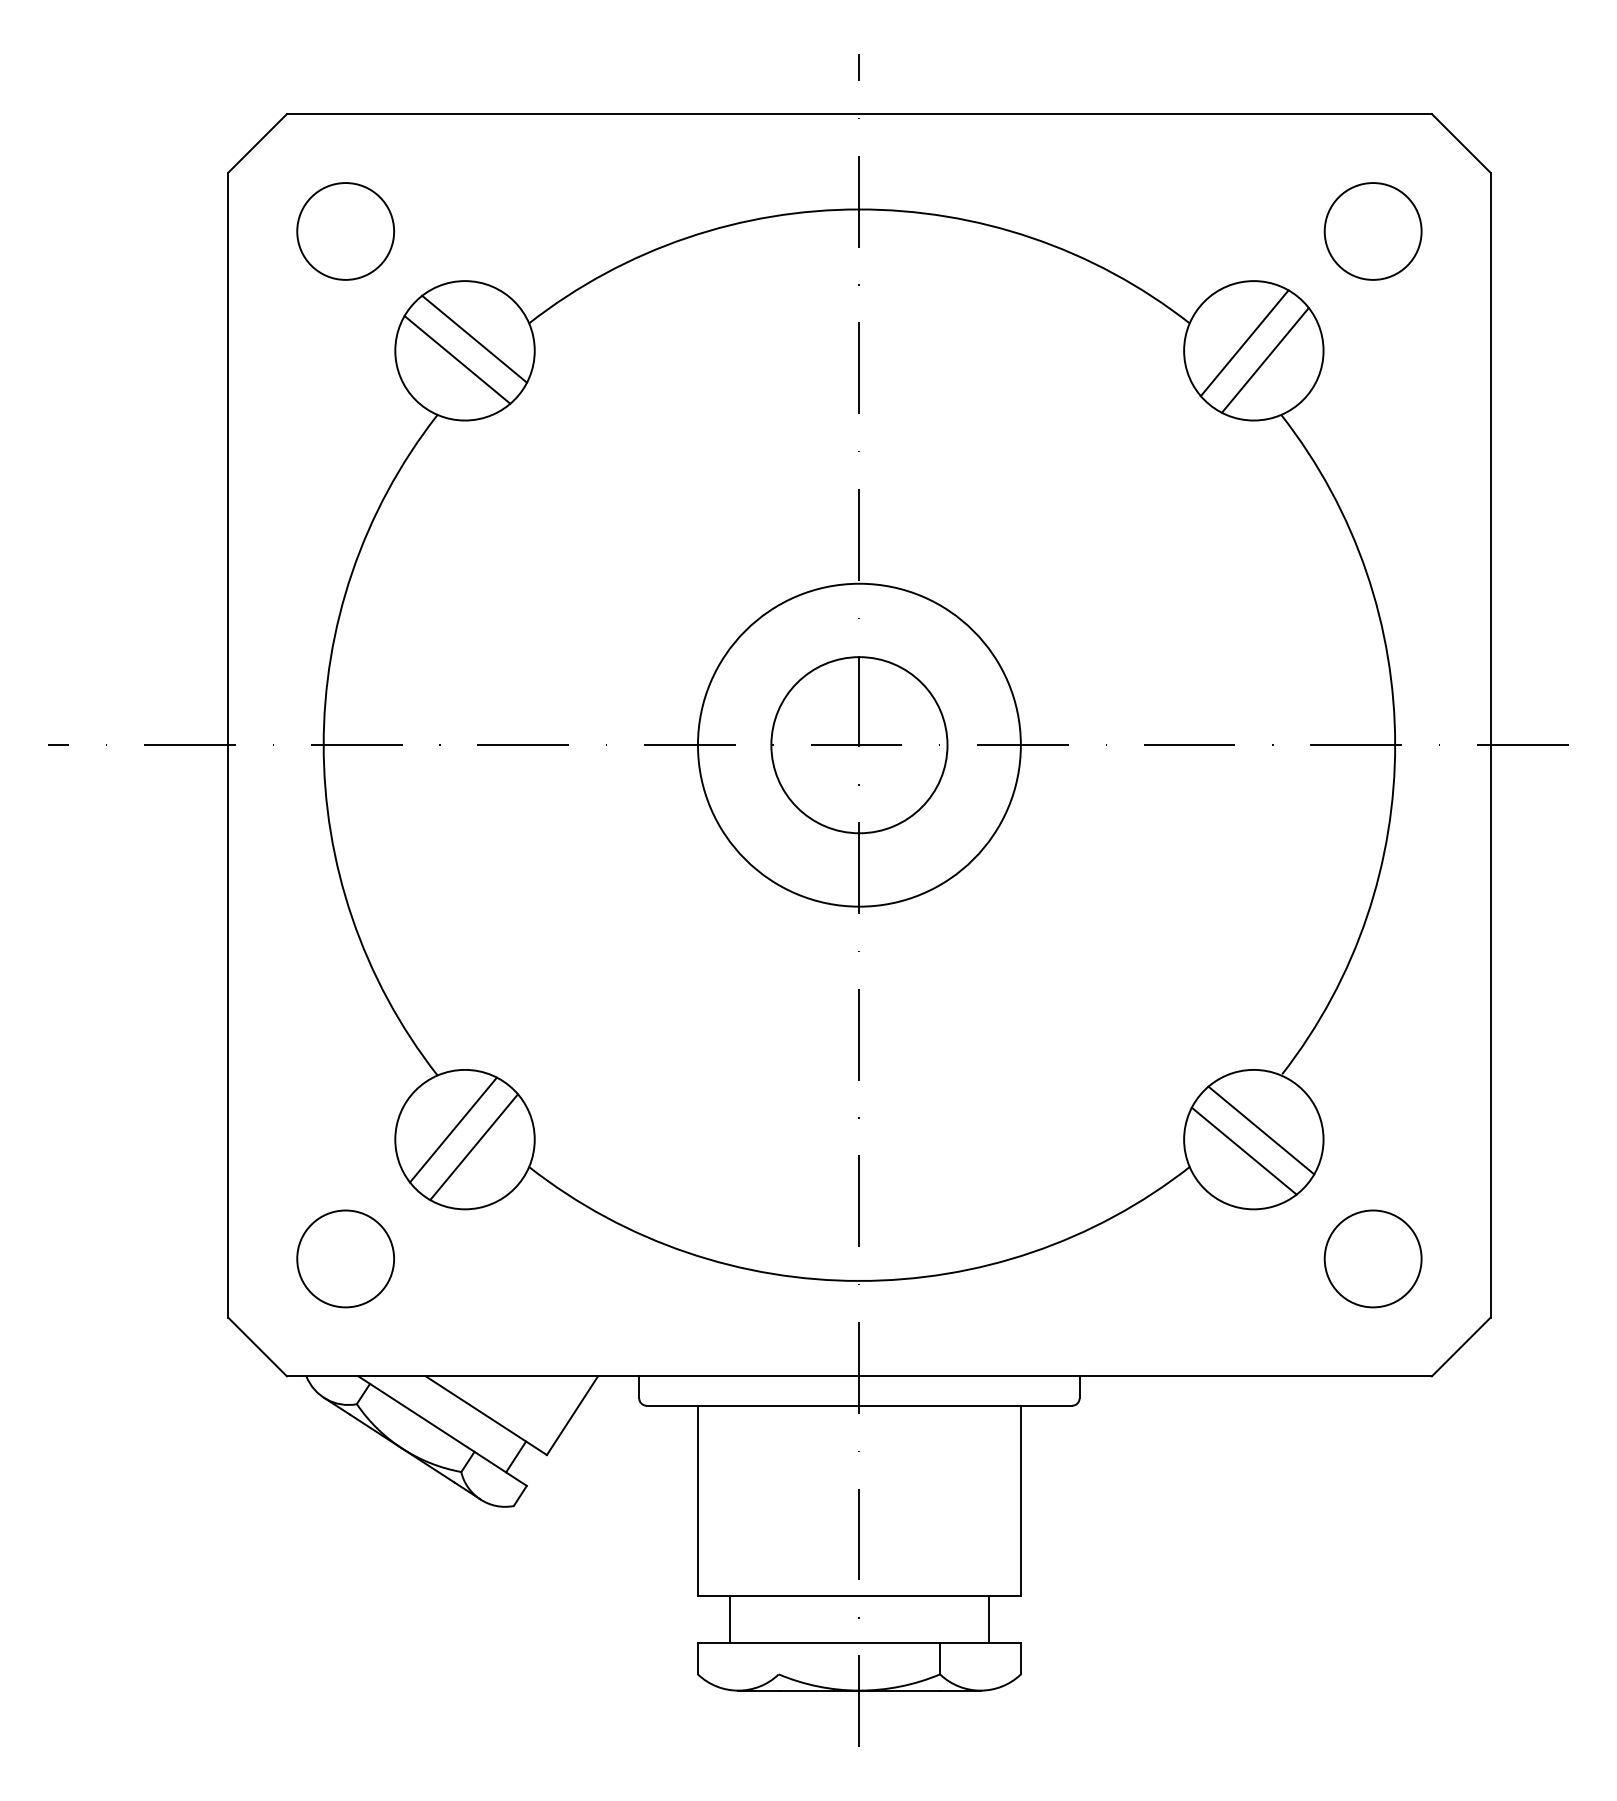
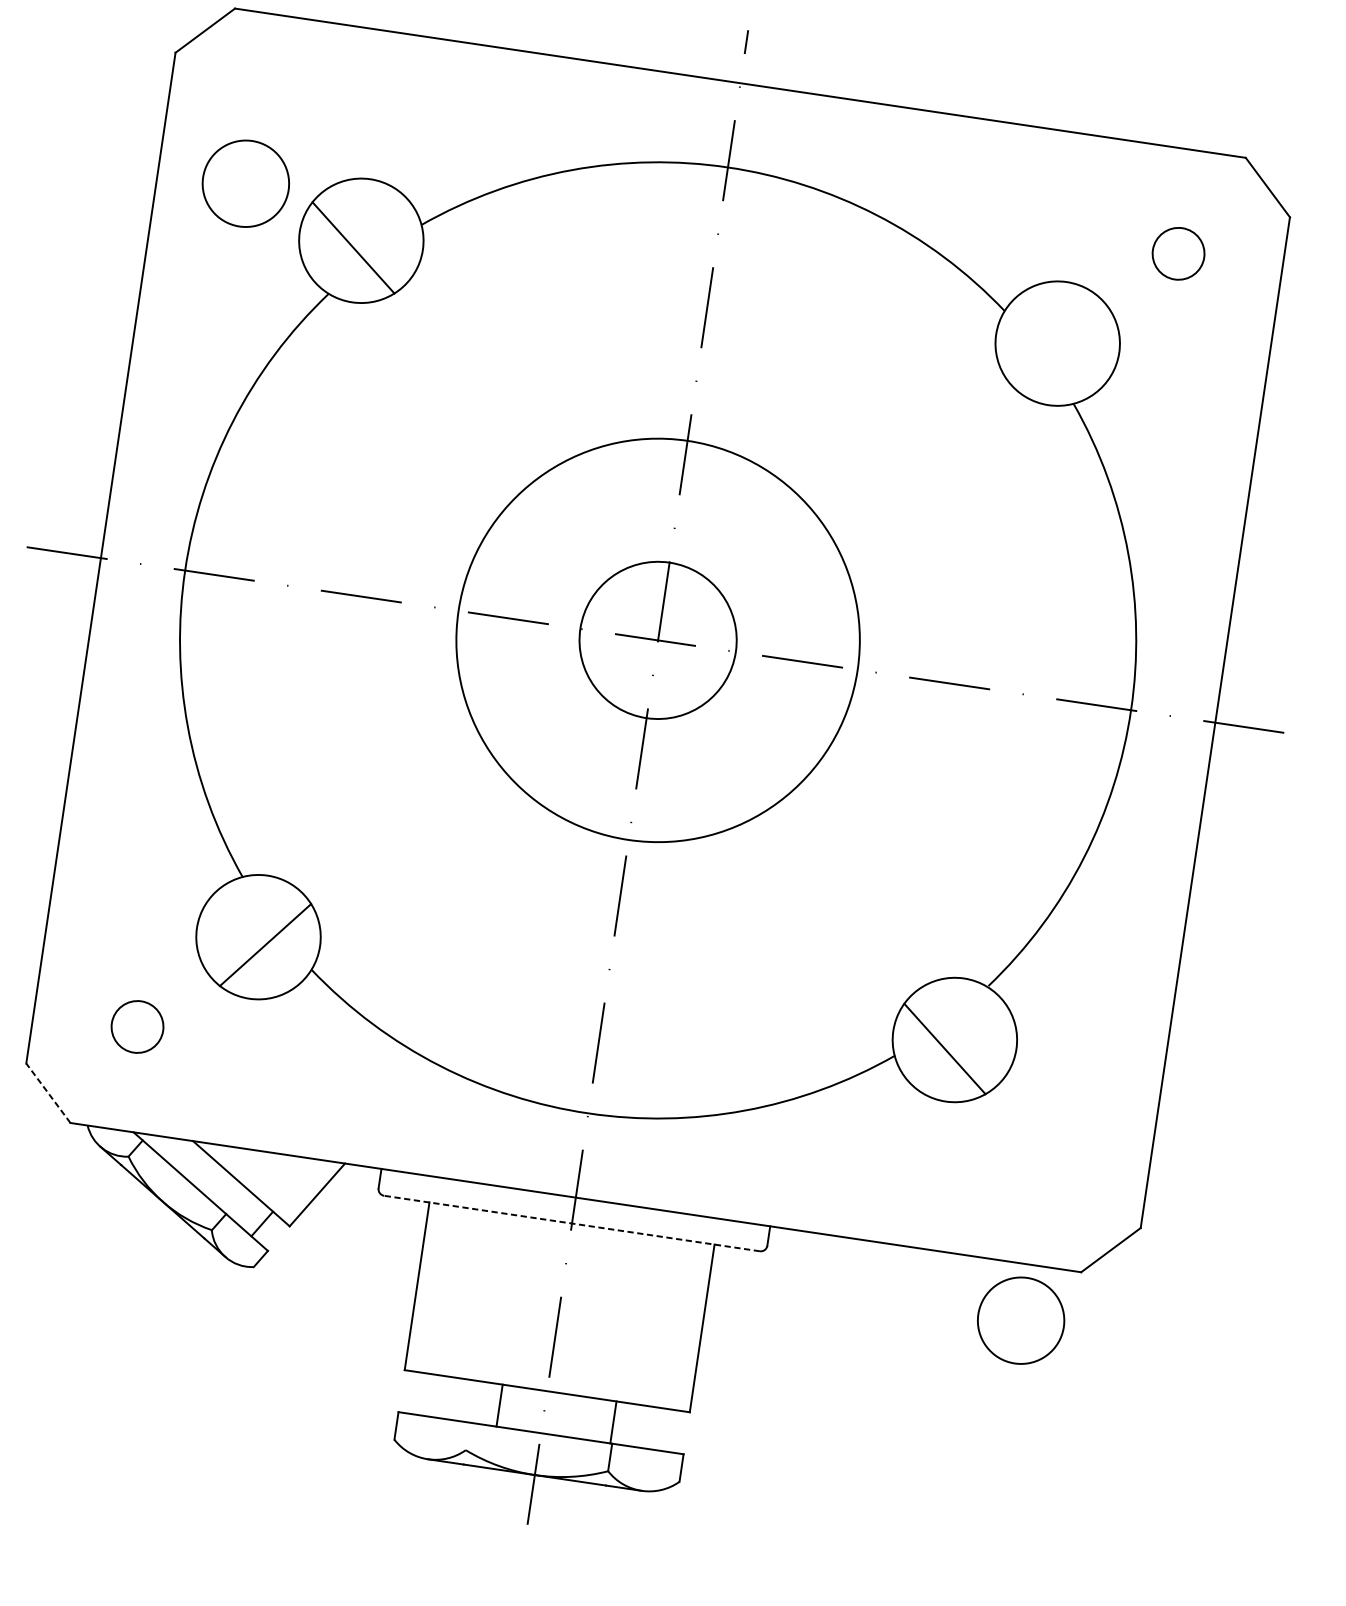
circle: (345, 231) -> (245, 183), moved
circle: (1372, 231) -> (1178, 253), size x0.6
line: (474, 338) -> (371, 231), removed
line: (1244, 343) -> (1050, 335), removed
line: (1264, 359) -> (1066, 352), removed
circle: (858, 744) -> (657, 639), size x1.4
line: (452, 1129) -> (248, 926), removed
line: (1261, 1130) -> (962, 1032), removed
circle: (345, 1258) -> (137, 1026), size x0.6
circle: (1372, 1258) -> (1020, 1320), moved
line: (257, 1347) -> (48, 1093), solid -> dashed
line: (859, 1405) -> (572, 1223), solid -> dashed
line: (729, 1619) -> (499, 1405), moved
line: (988, 1619) -> (613, 1422), moved

